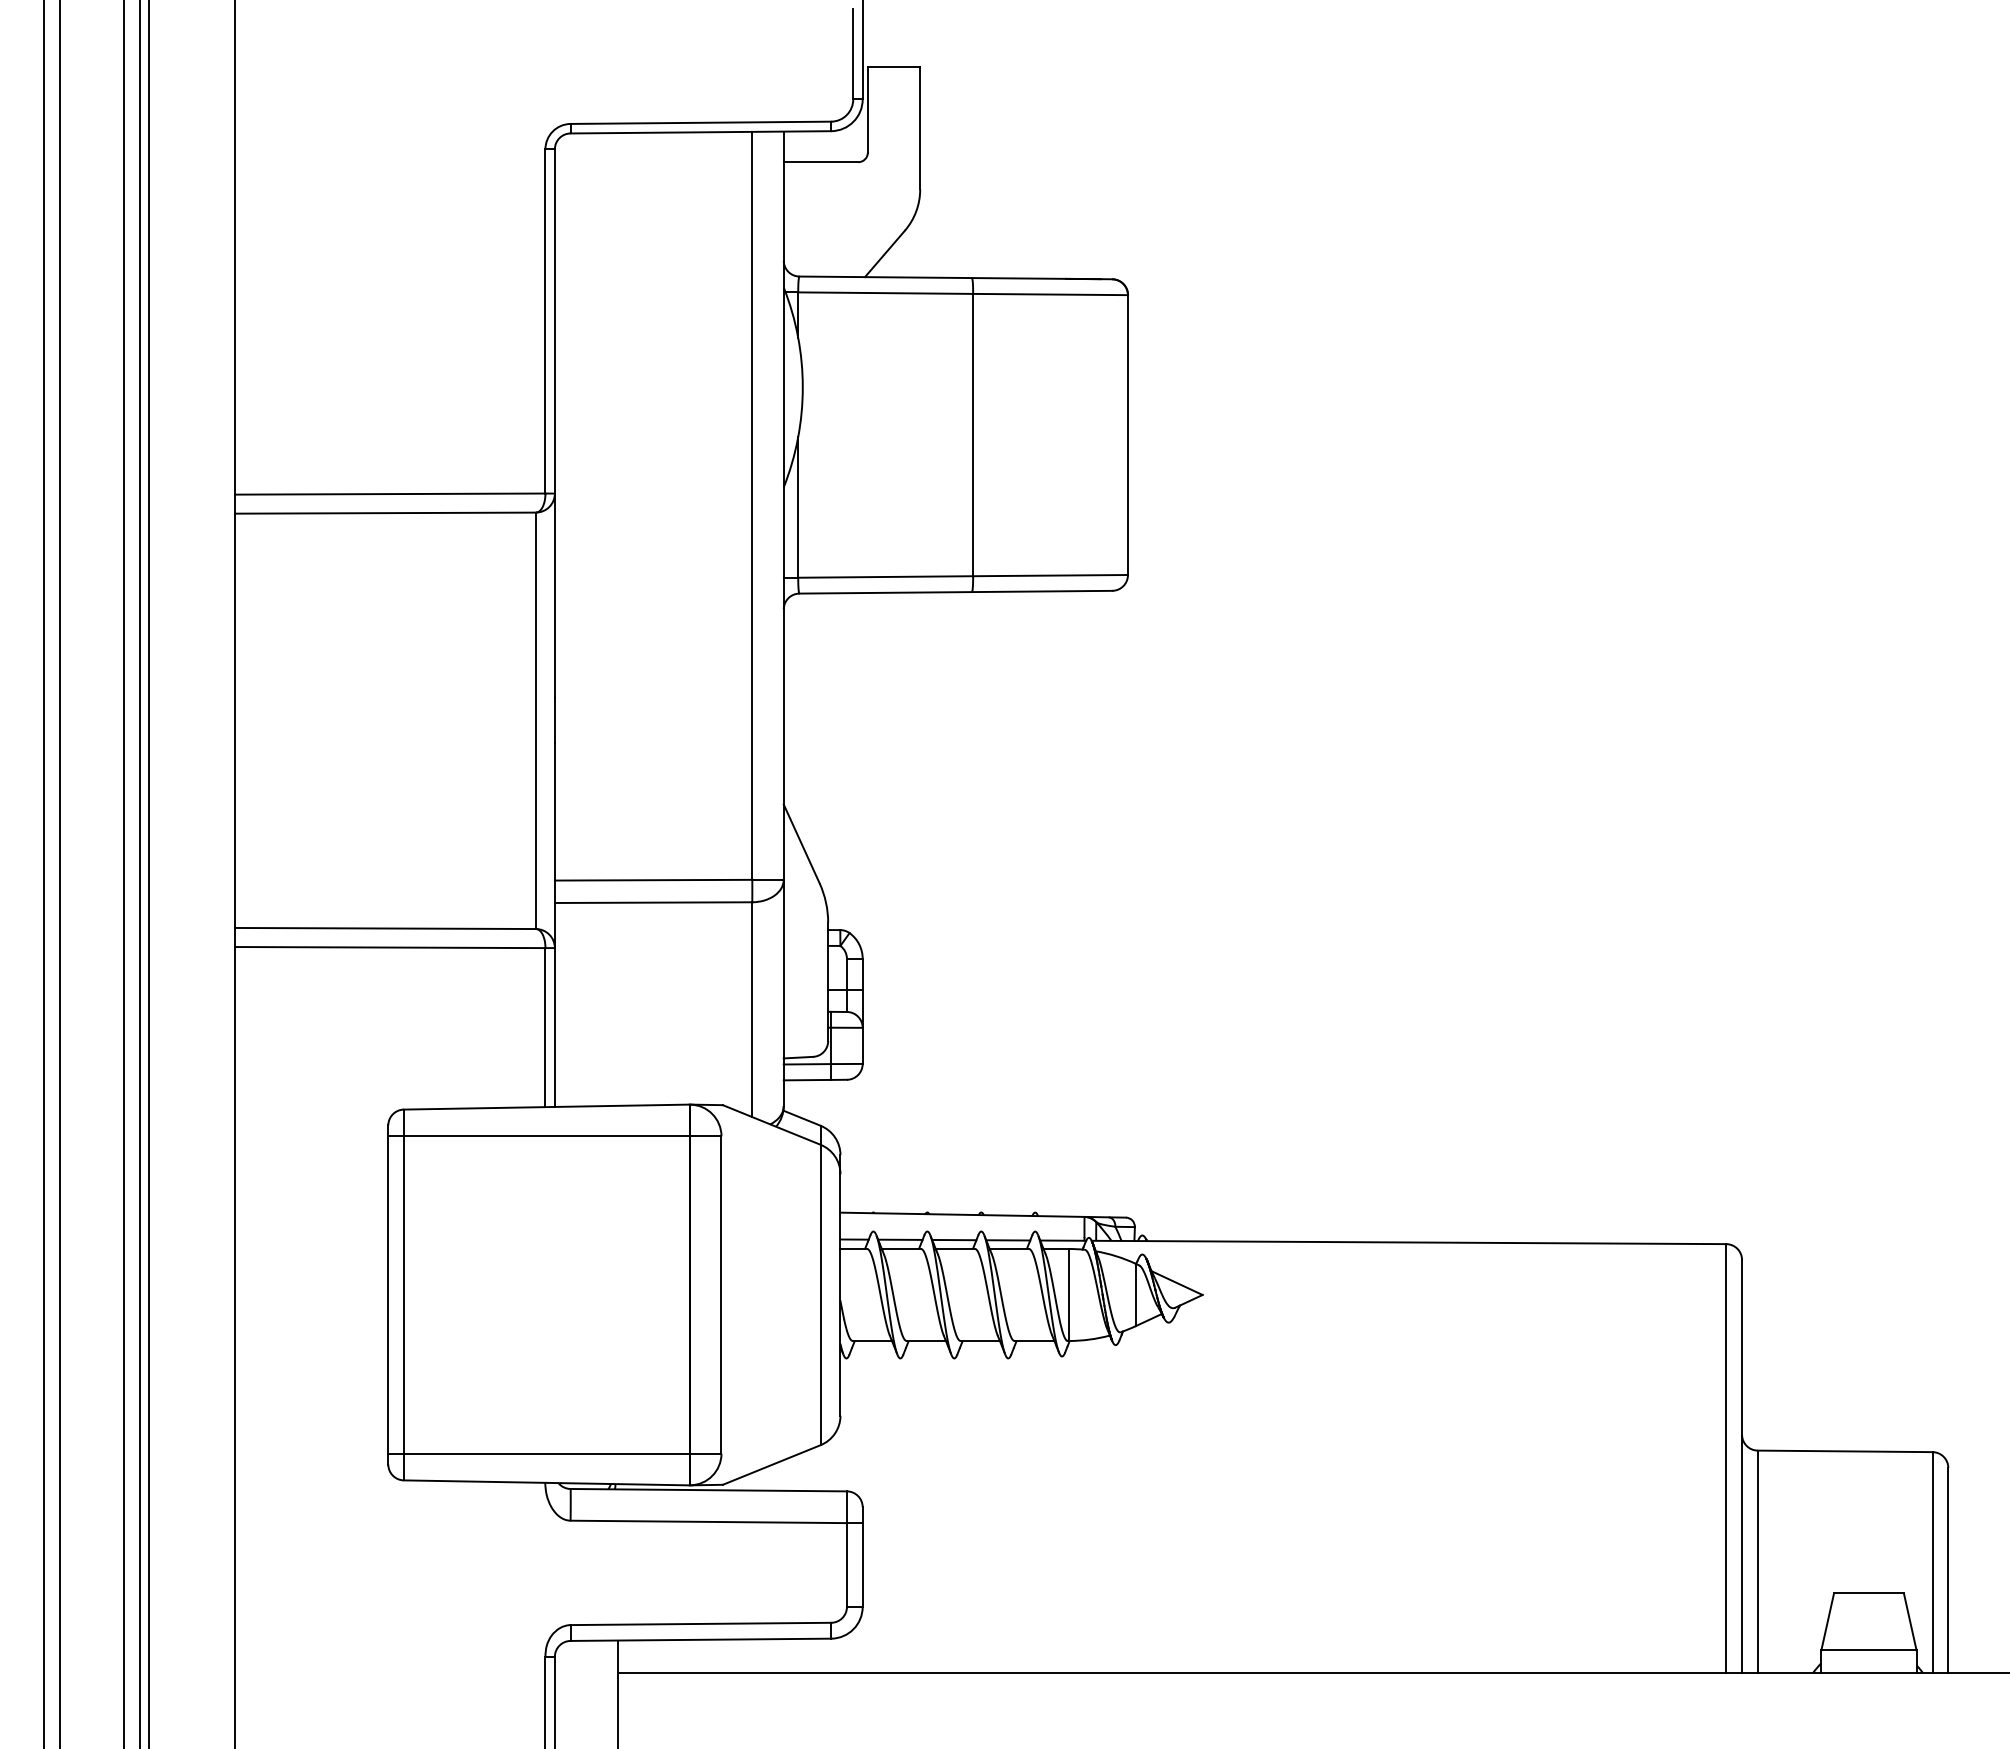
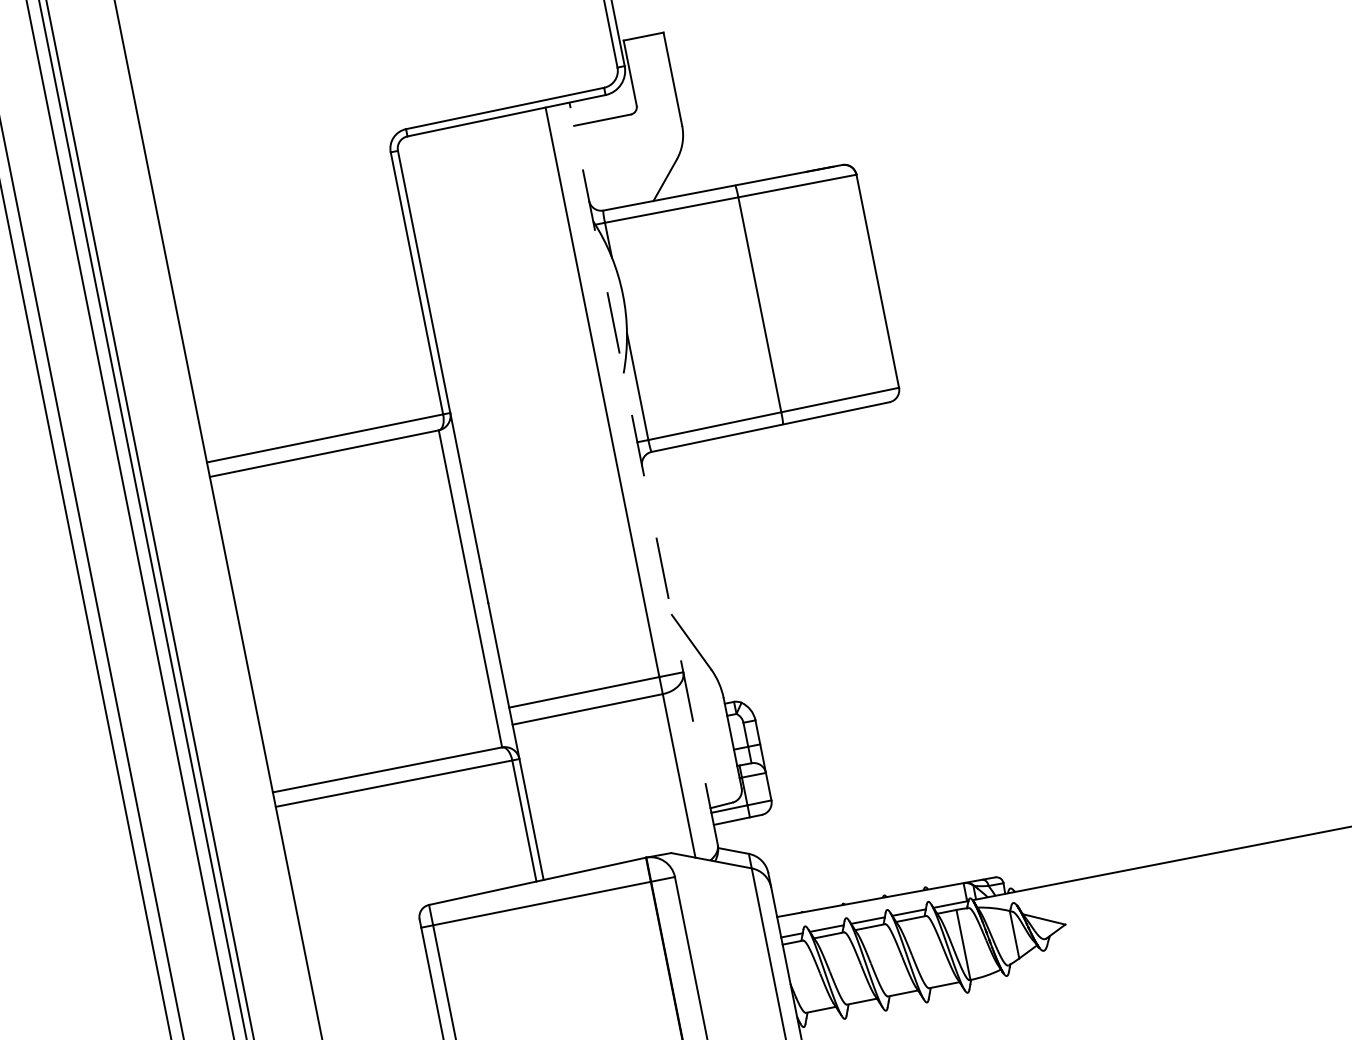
line: (783, 618) -> (643, 473), solid -> dashed

